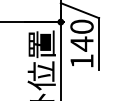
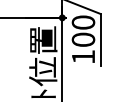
text: (82, 43) -> (83, 39), 140 -> 100

